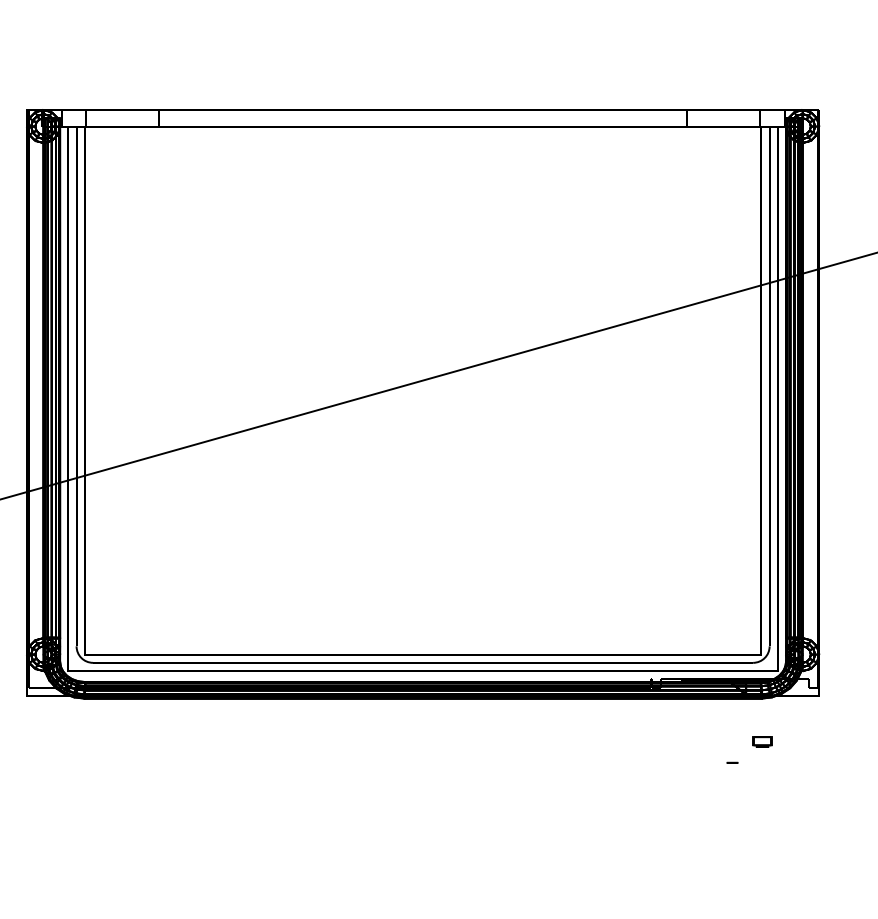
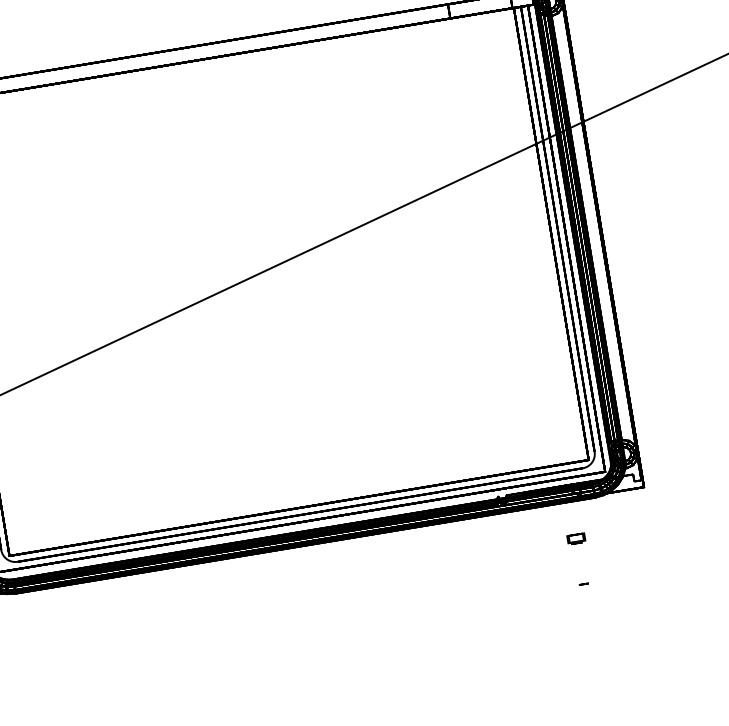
part: (762, 741) -> (576, 538), moved
circle: (732, 762) -> (583, 583), moved

